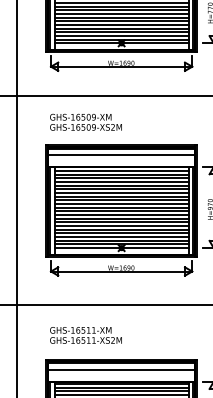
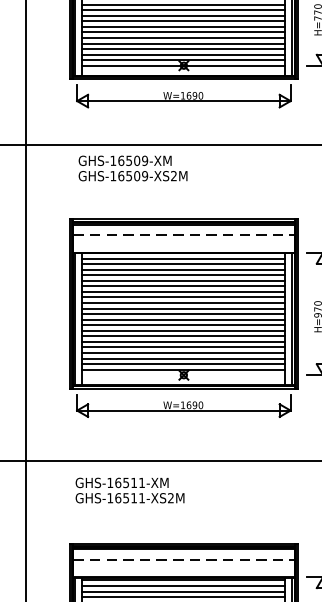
text: (85, 121) -> (132, 167), moved
line: (122, 155) -> (185, 235), solid -> dashed
line: (121, 248) -> (183, 375), removed
text: (85, 335) -> (129, 490), moved
line: (122, 370) -> (185, 560), solid -> dashed

